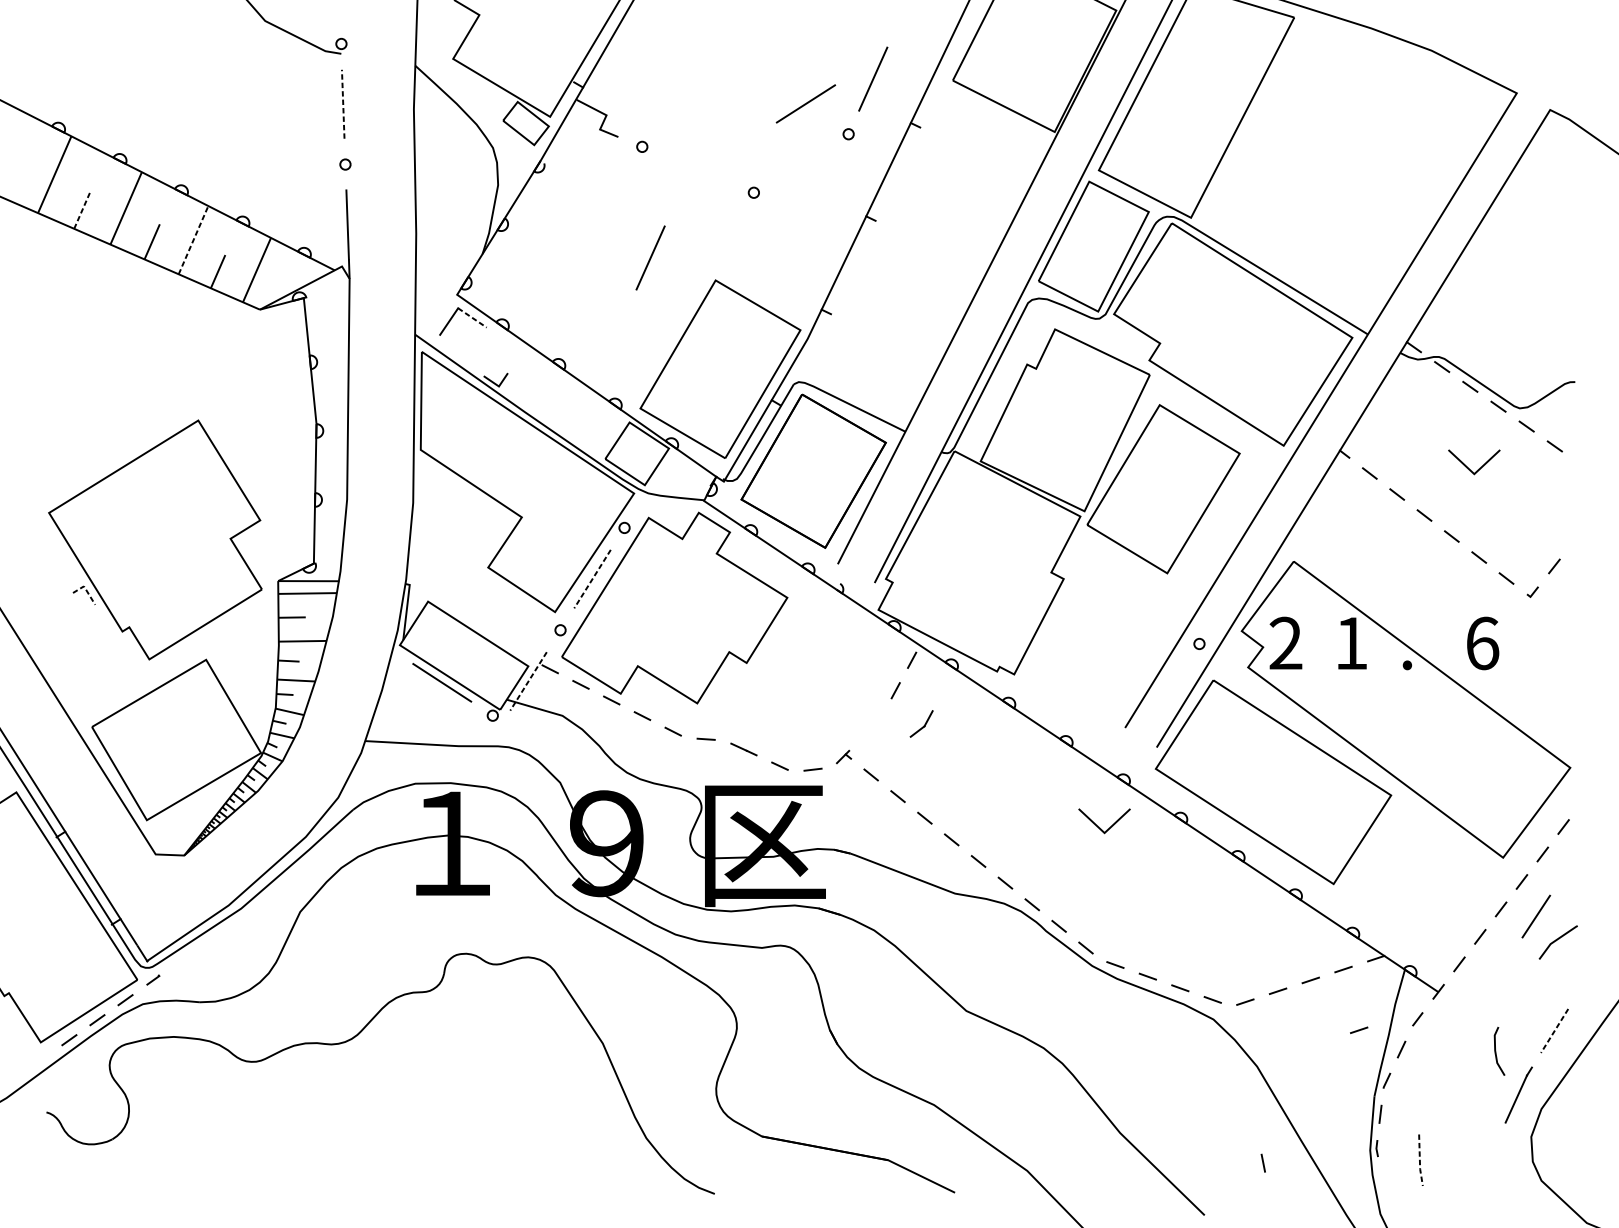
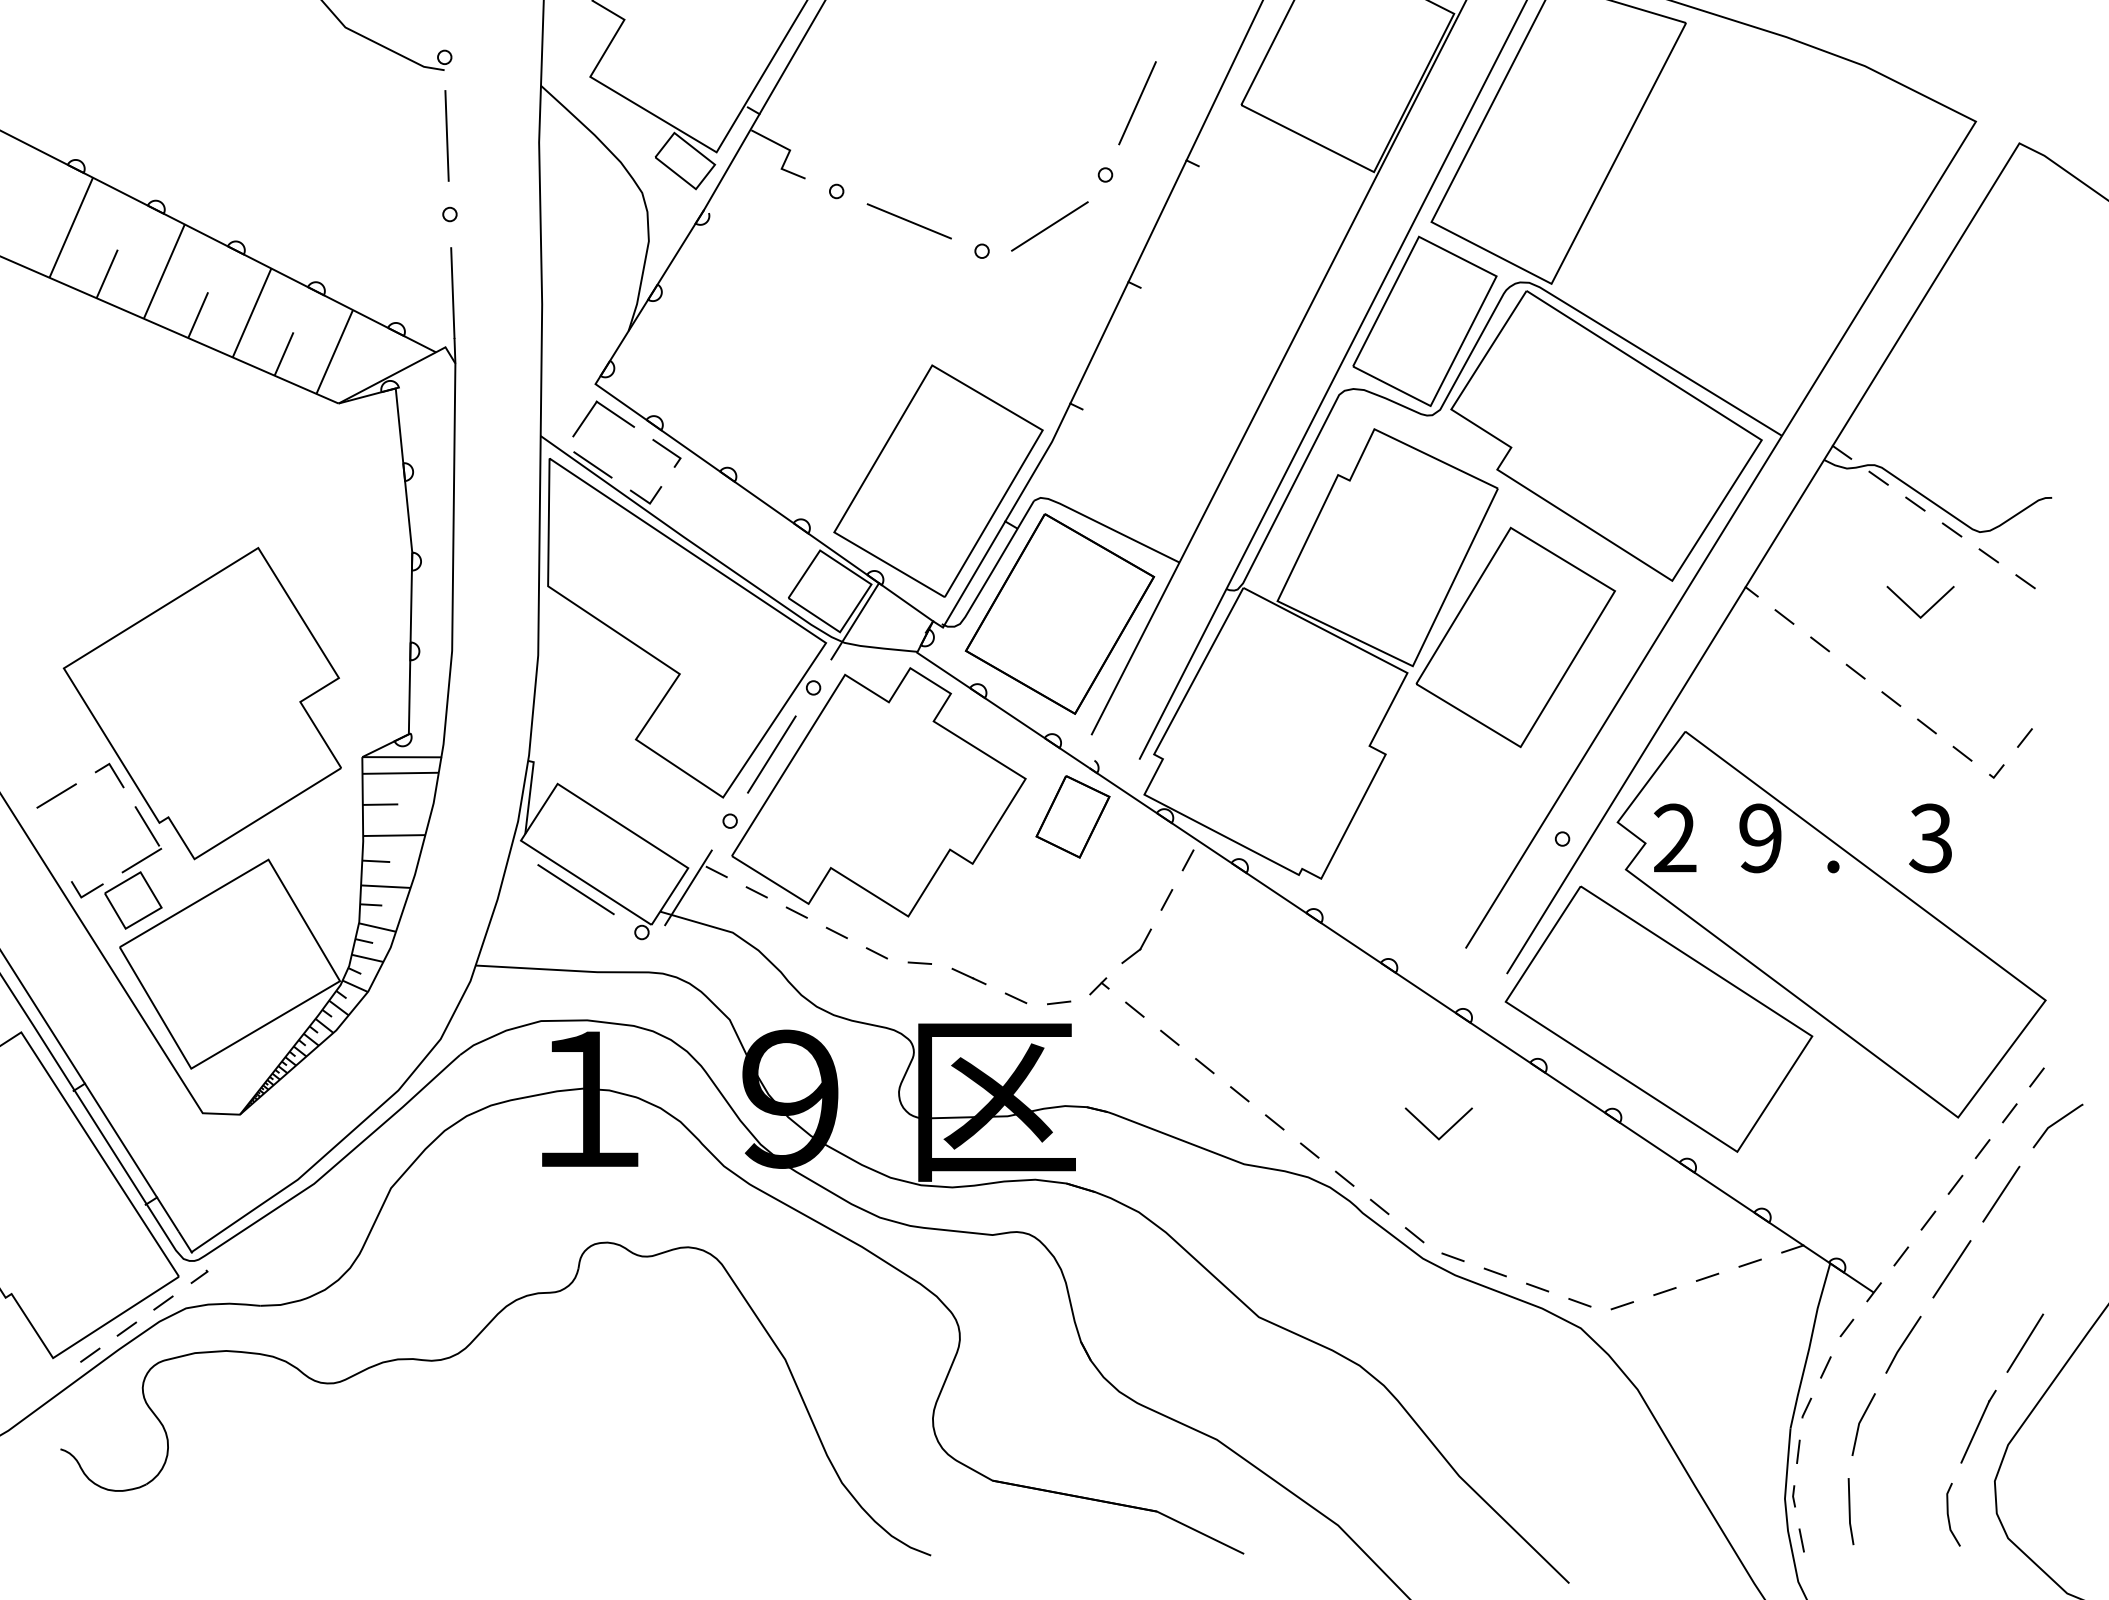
line: (343, 103) -> (447, 135), dashed -> solid
line: (805, 103) -> (1049, 226), moved
line: (697, 169) -> (908, 221), added
line: (82, 209) -> (107, 273), dashed -> solid
line: (193, 239) -> (252, 312), dashed -> solid
line: (650, 258) -> (847, 336), removed
line: (472, 318) -> (615, 414), dashed -> solid
line: (513, 346) -> (668, 451), added
line: (454, 356) -> (592, 464), added
line: (656, 476) -> (855, 621), added
line: (592, 579) -> (771, 754), dashed -> solid
line: (86, 589) -> (112, 768), dashed -> solid
line: (43, 610) -> (56, 795), added
part: (823, 626) -> (1072, 816), added
text: (1351, 643) -> (1760, 838), 1 -> 9
text: (1482, 643) -> (1931, 838), 6 -> 3
part: (93, 668) -> (121, 871), added
line: (528, 681) -> (688, 887), dashed -> solid
part: (921, 724) -> (1136, 946), moved
line: (1098, 826) -> (1430, 1130), moved
line: (1557, 940) -> (2056, 1123), moved
line: (1498, 974) -> (1951, 1269), added
line: (1359, 1029) -> (1770, 1341), removed
line: (1461, 1031) -> (1903, 1344), added
line: (1554, 1031) -> (2025, 1343), dashed -> solid
line: (1496, 1052) -> (1949, 1516), moved
line: (1428, 1092) -> (1860, 1423), added
line: (1419, 1160) -> (1849, 1512), dashed -> solid
line: (1263, 1163) -> (1801, 1540), moved

